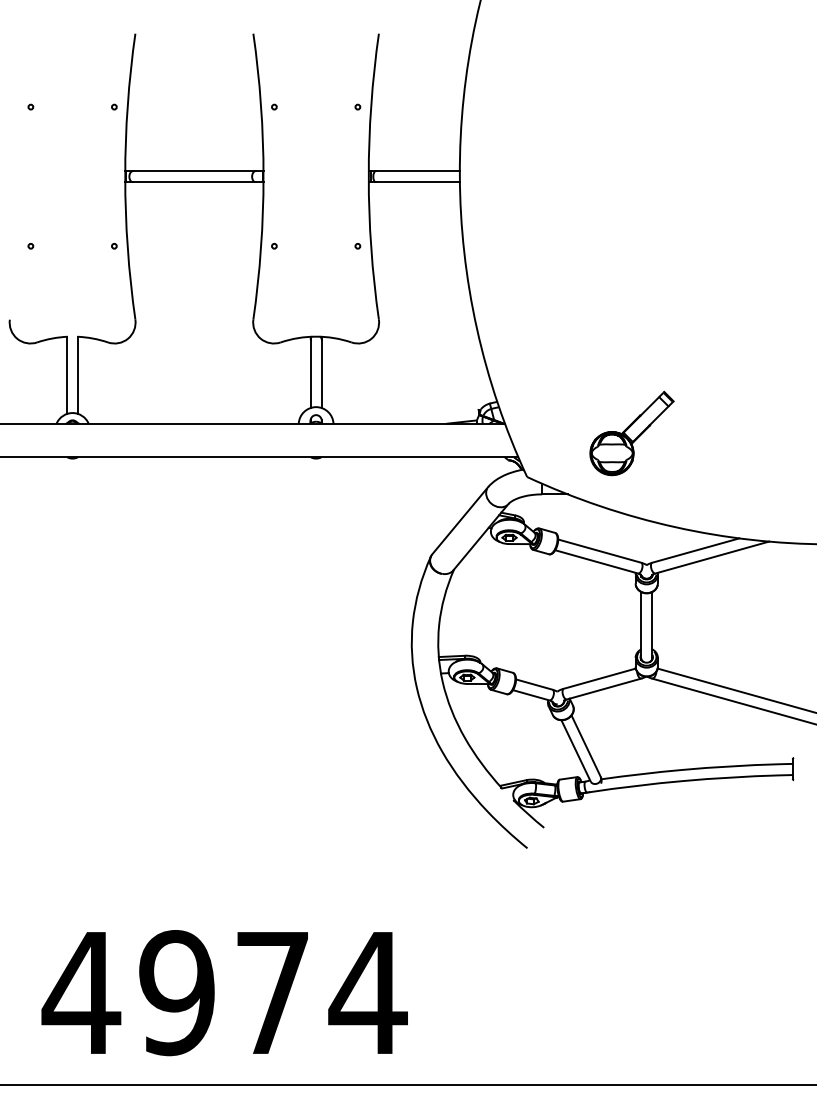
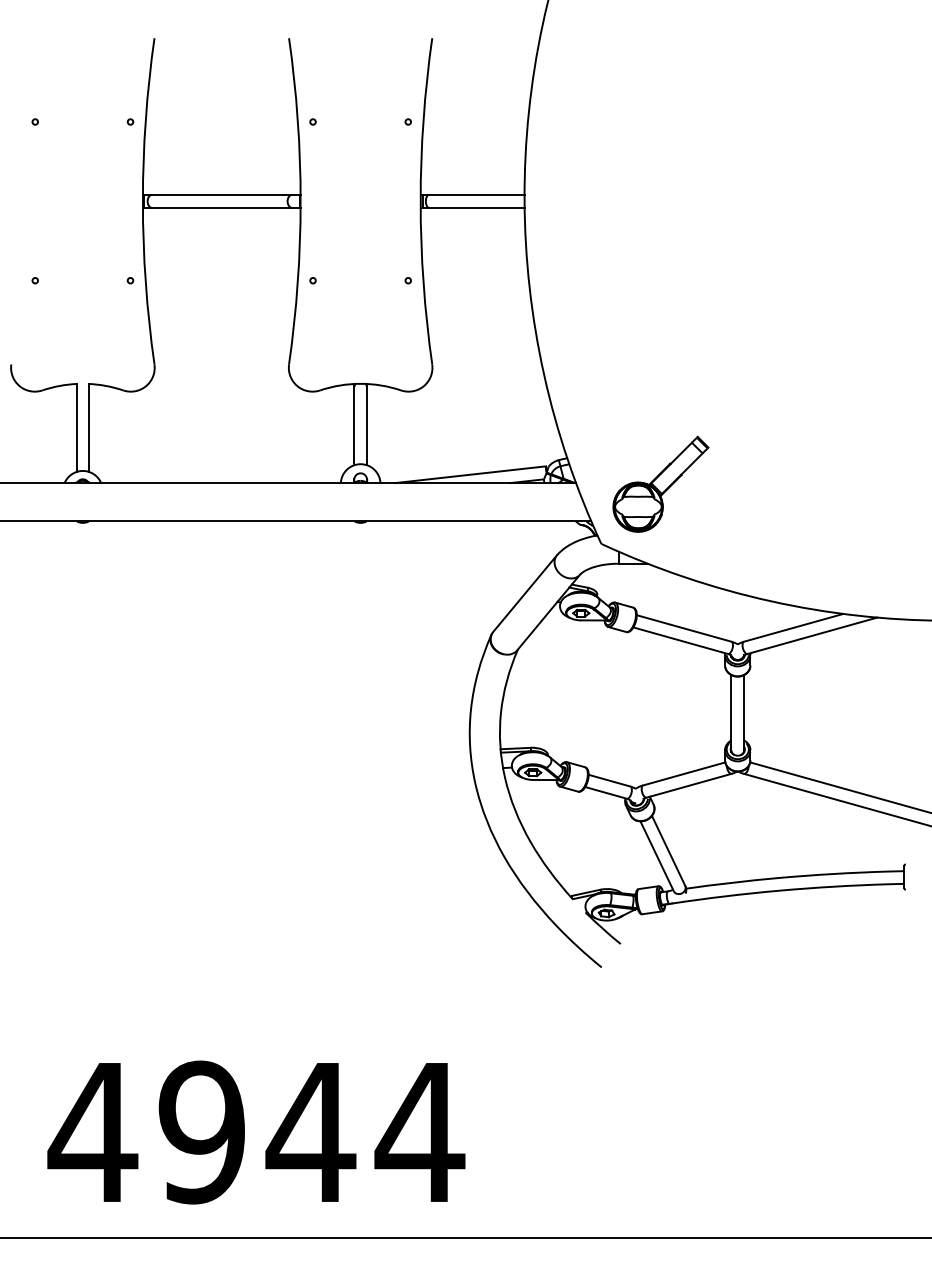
line: (412, 416) -> (470, 474), added
part: (631, 432) -> (660, 483), moved
text: (272, 993) -> (310, 1132), 4974 -> 4944

